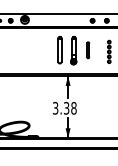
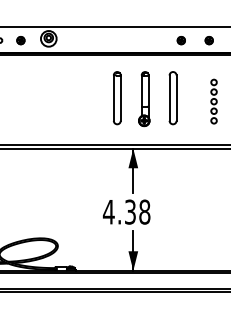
part: (87, 50) -> (171, 98), size x1.67
text: (55, 107) -> (108, 210), 3.38 -> 4.38

